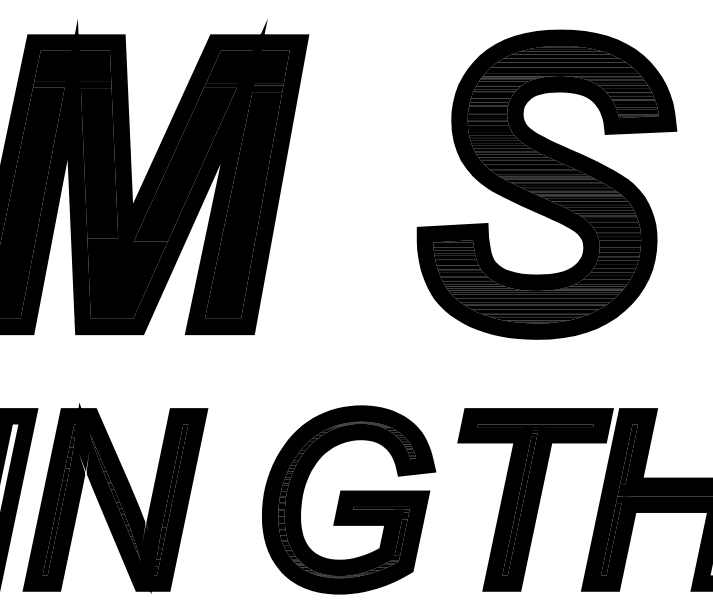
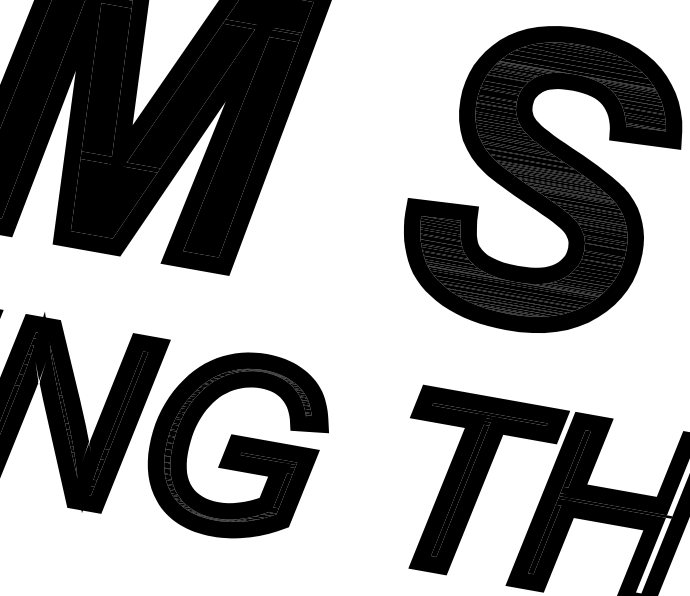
part: (349, 499) -> (238, 444), moved

